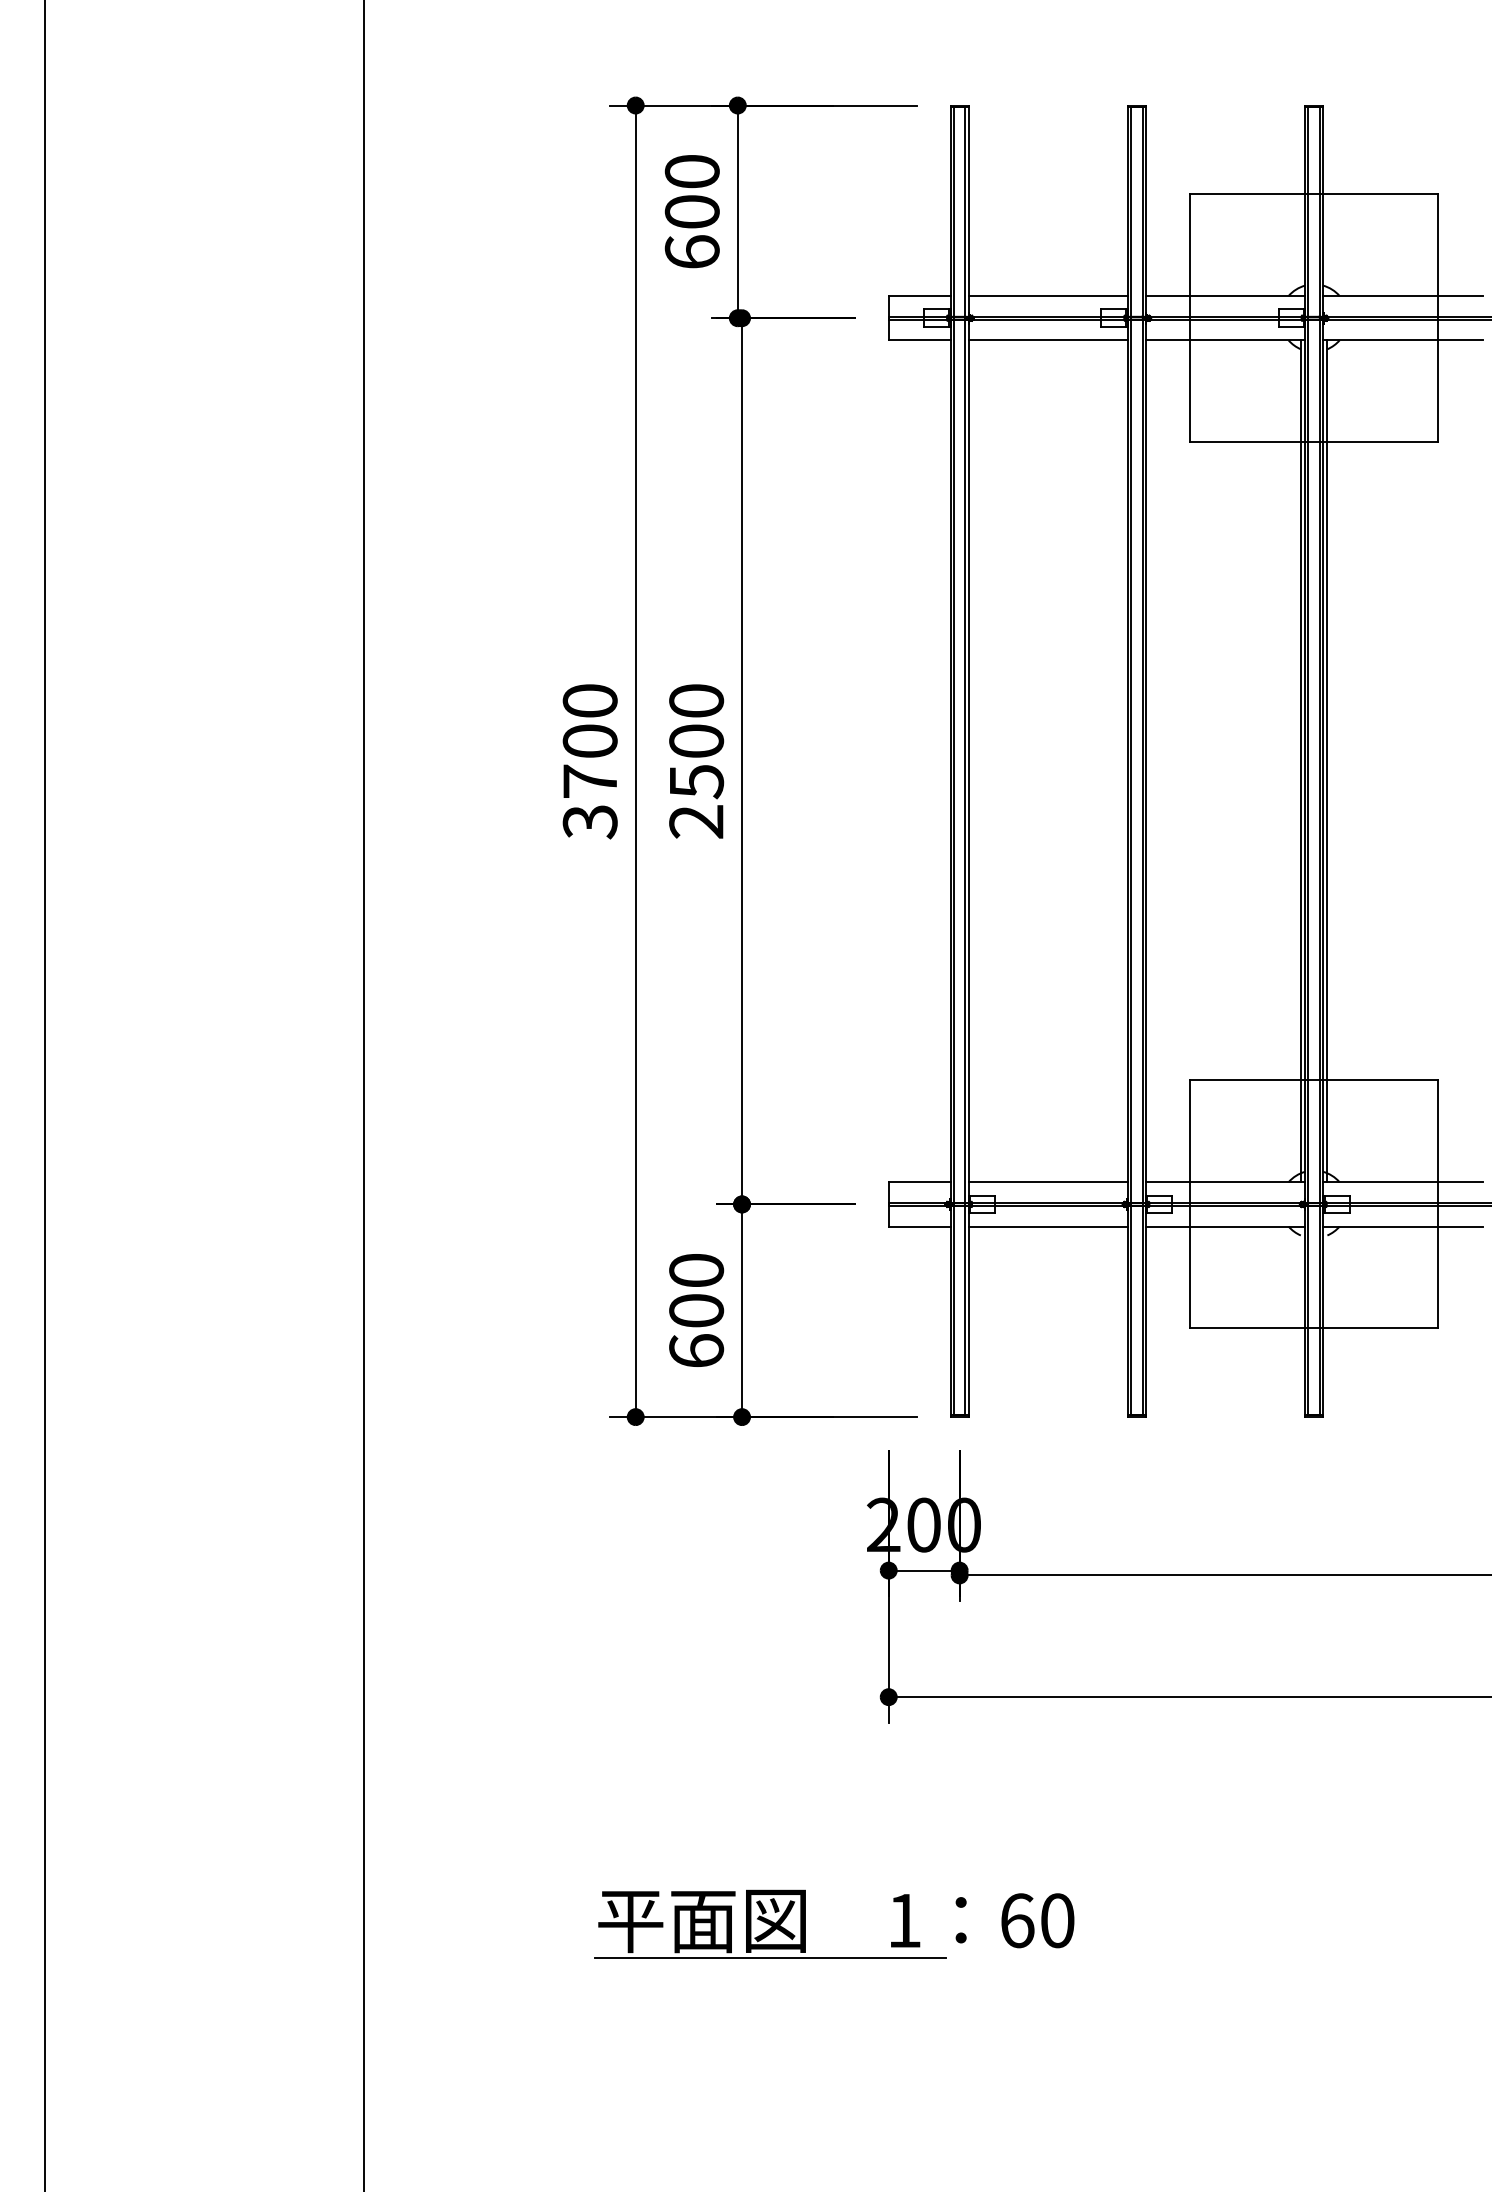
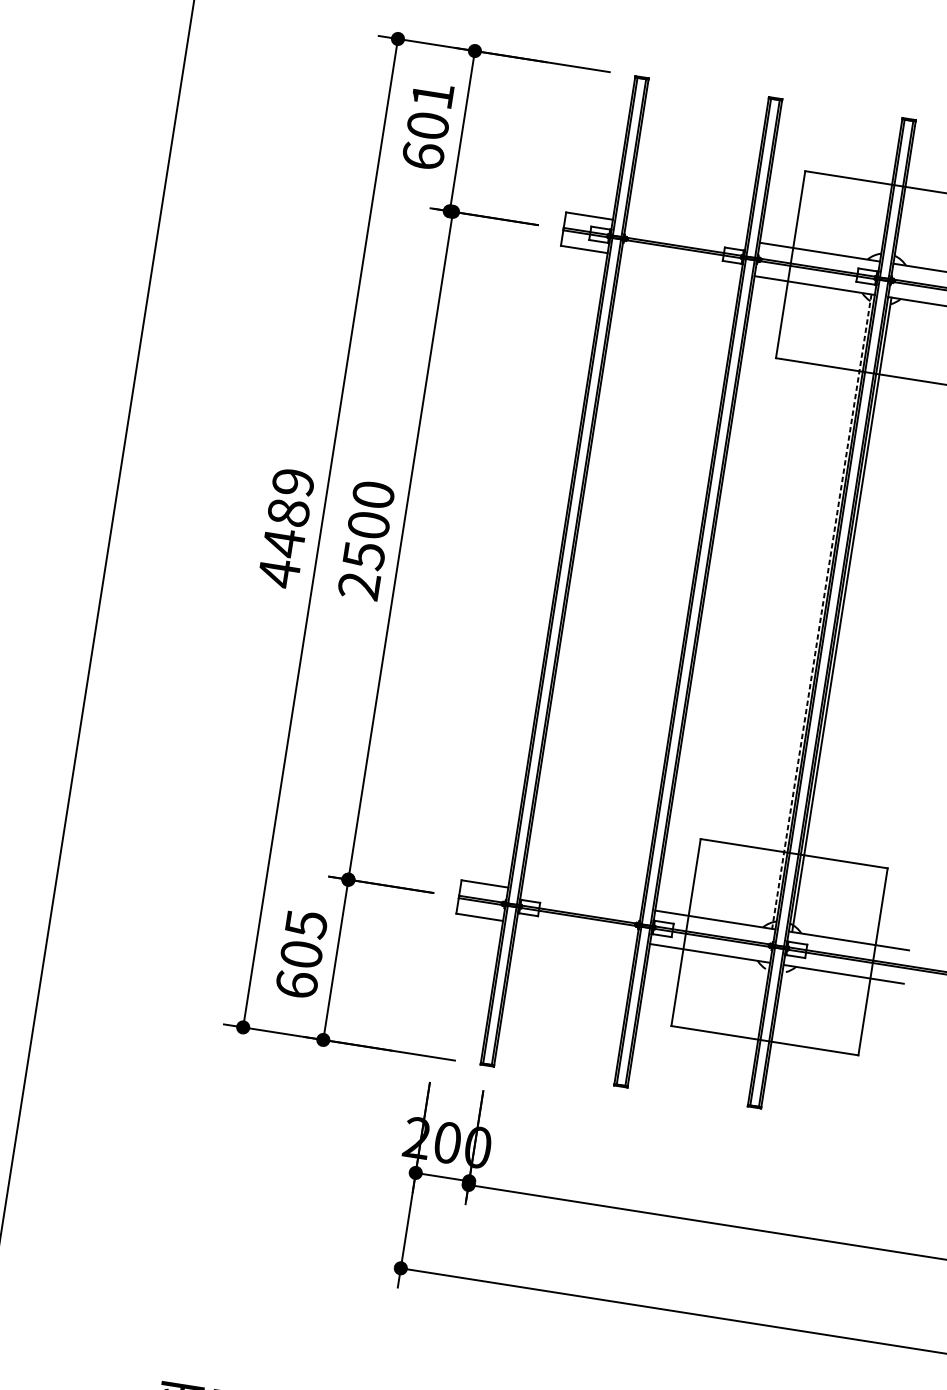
text: (691, 171) -> (432, 95), 600 -> 601
line: (1048, 296) -> (686, 231), removed
line: (1048, 340) -> (681, 264), removed
line: (1300, 761) -> (821, 611), solid -> dashed
text: (589, 762) -> (285, 528), 3700 -> 4489
line: (1048, 1182) -> (581, 899), removed
line: (1048, 1226) -> (576, 932), removed
text: (696, 1271) -> (306, 924), 600 -> 605

